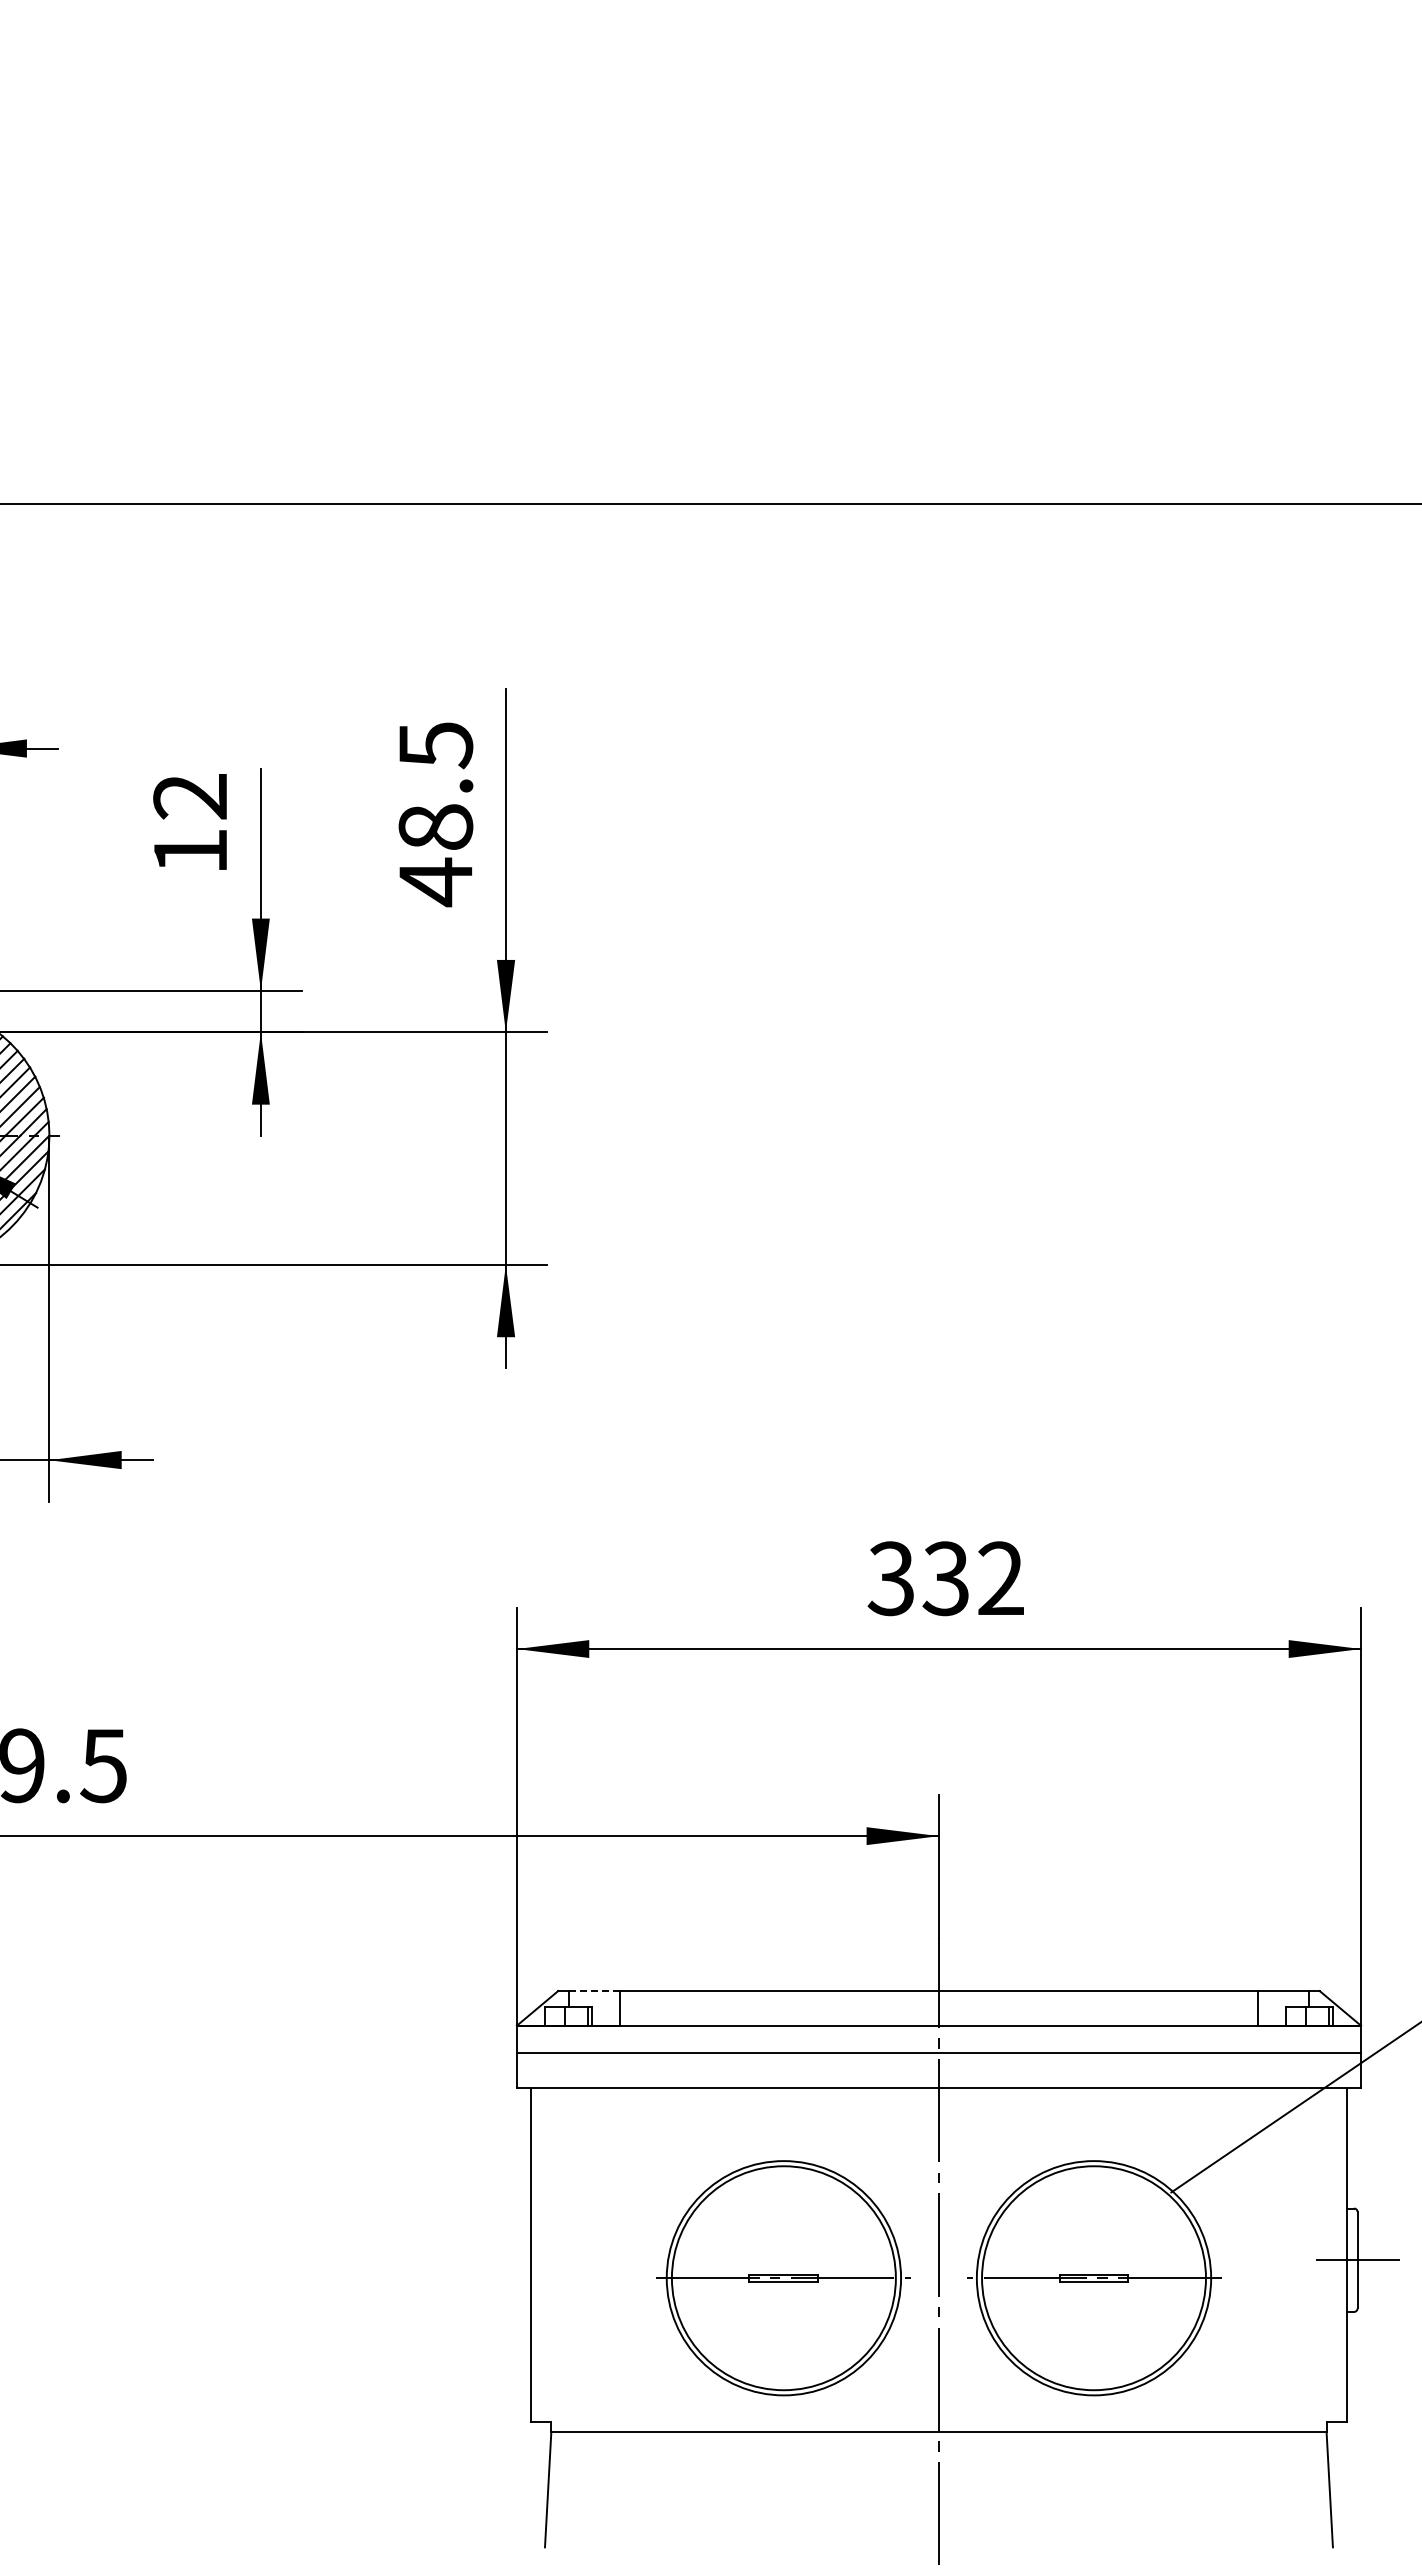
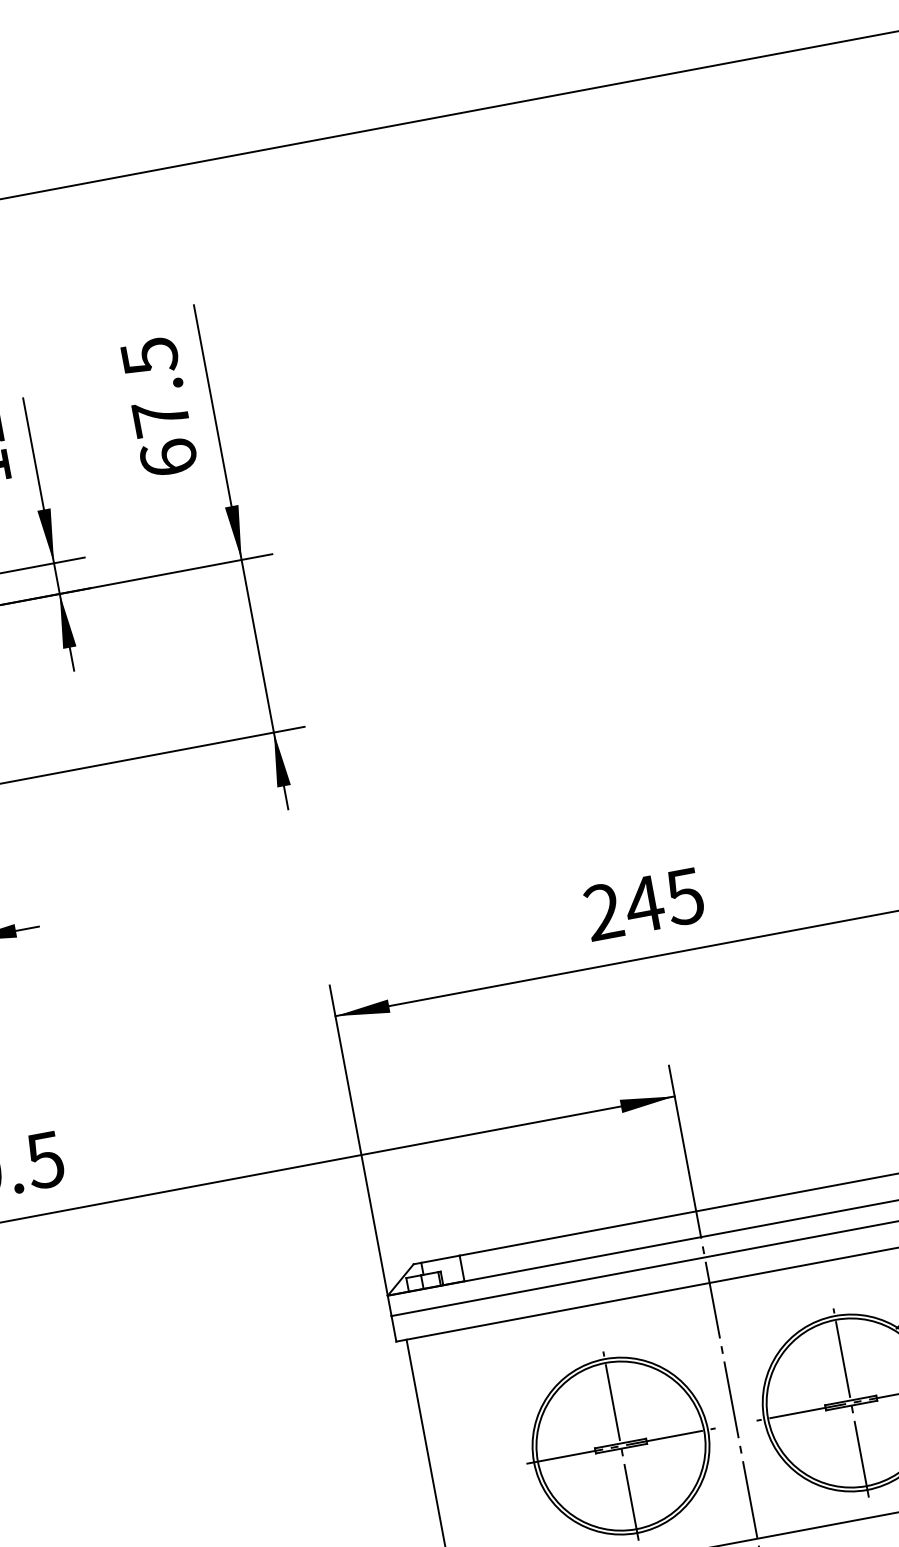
text: (435, 855) -> (164, 438), 48.5 -> 67.5
text: (945, 1578) -> (643, 904), 332 -> 245
line: (594, 1991) -> (440, 1259), dashed -> solid
line: (783, 2277) -> (620, 1445), added
line: (1094, 2277) -> (851, 1402), added

